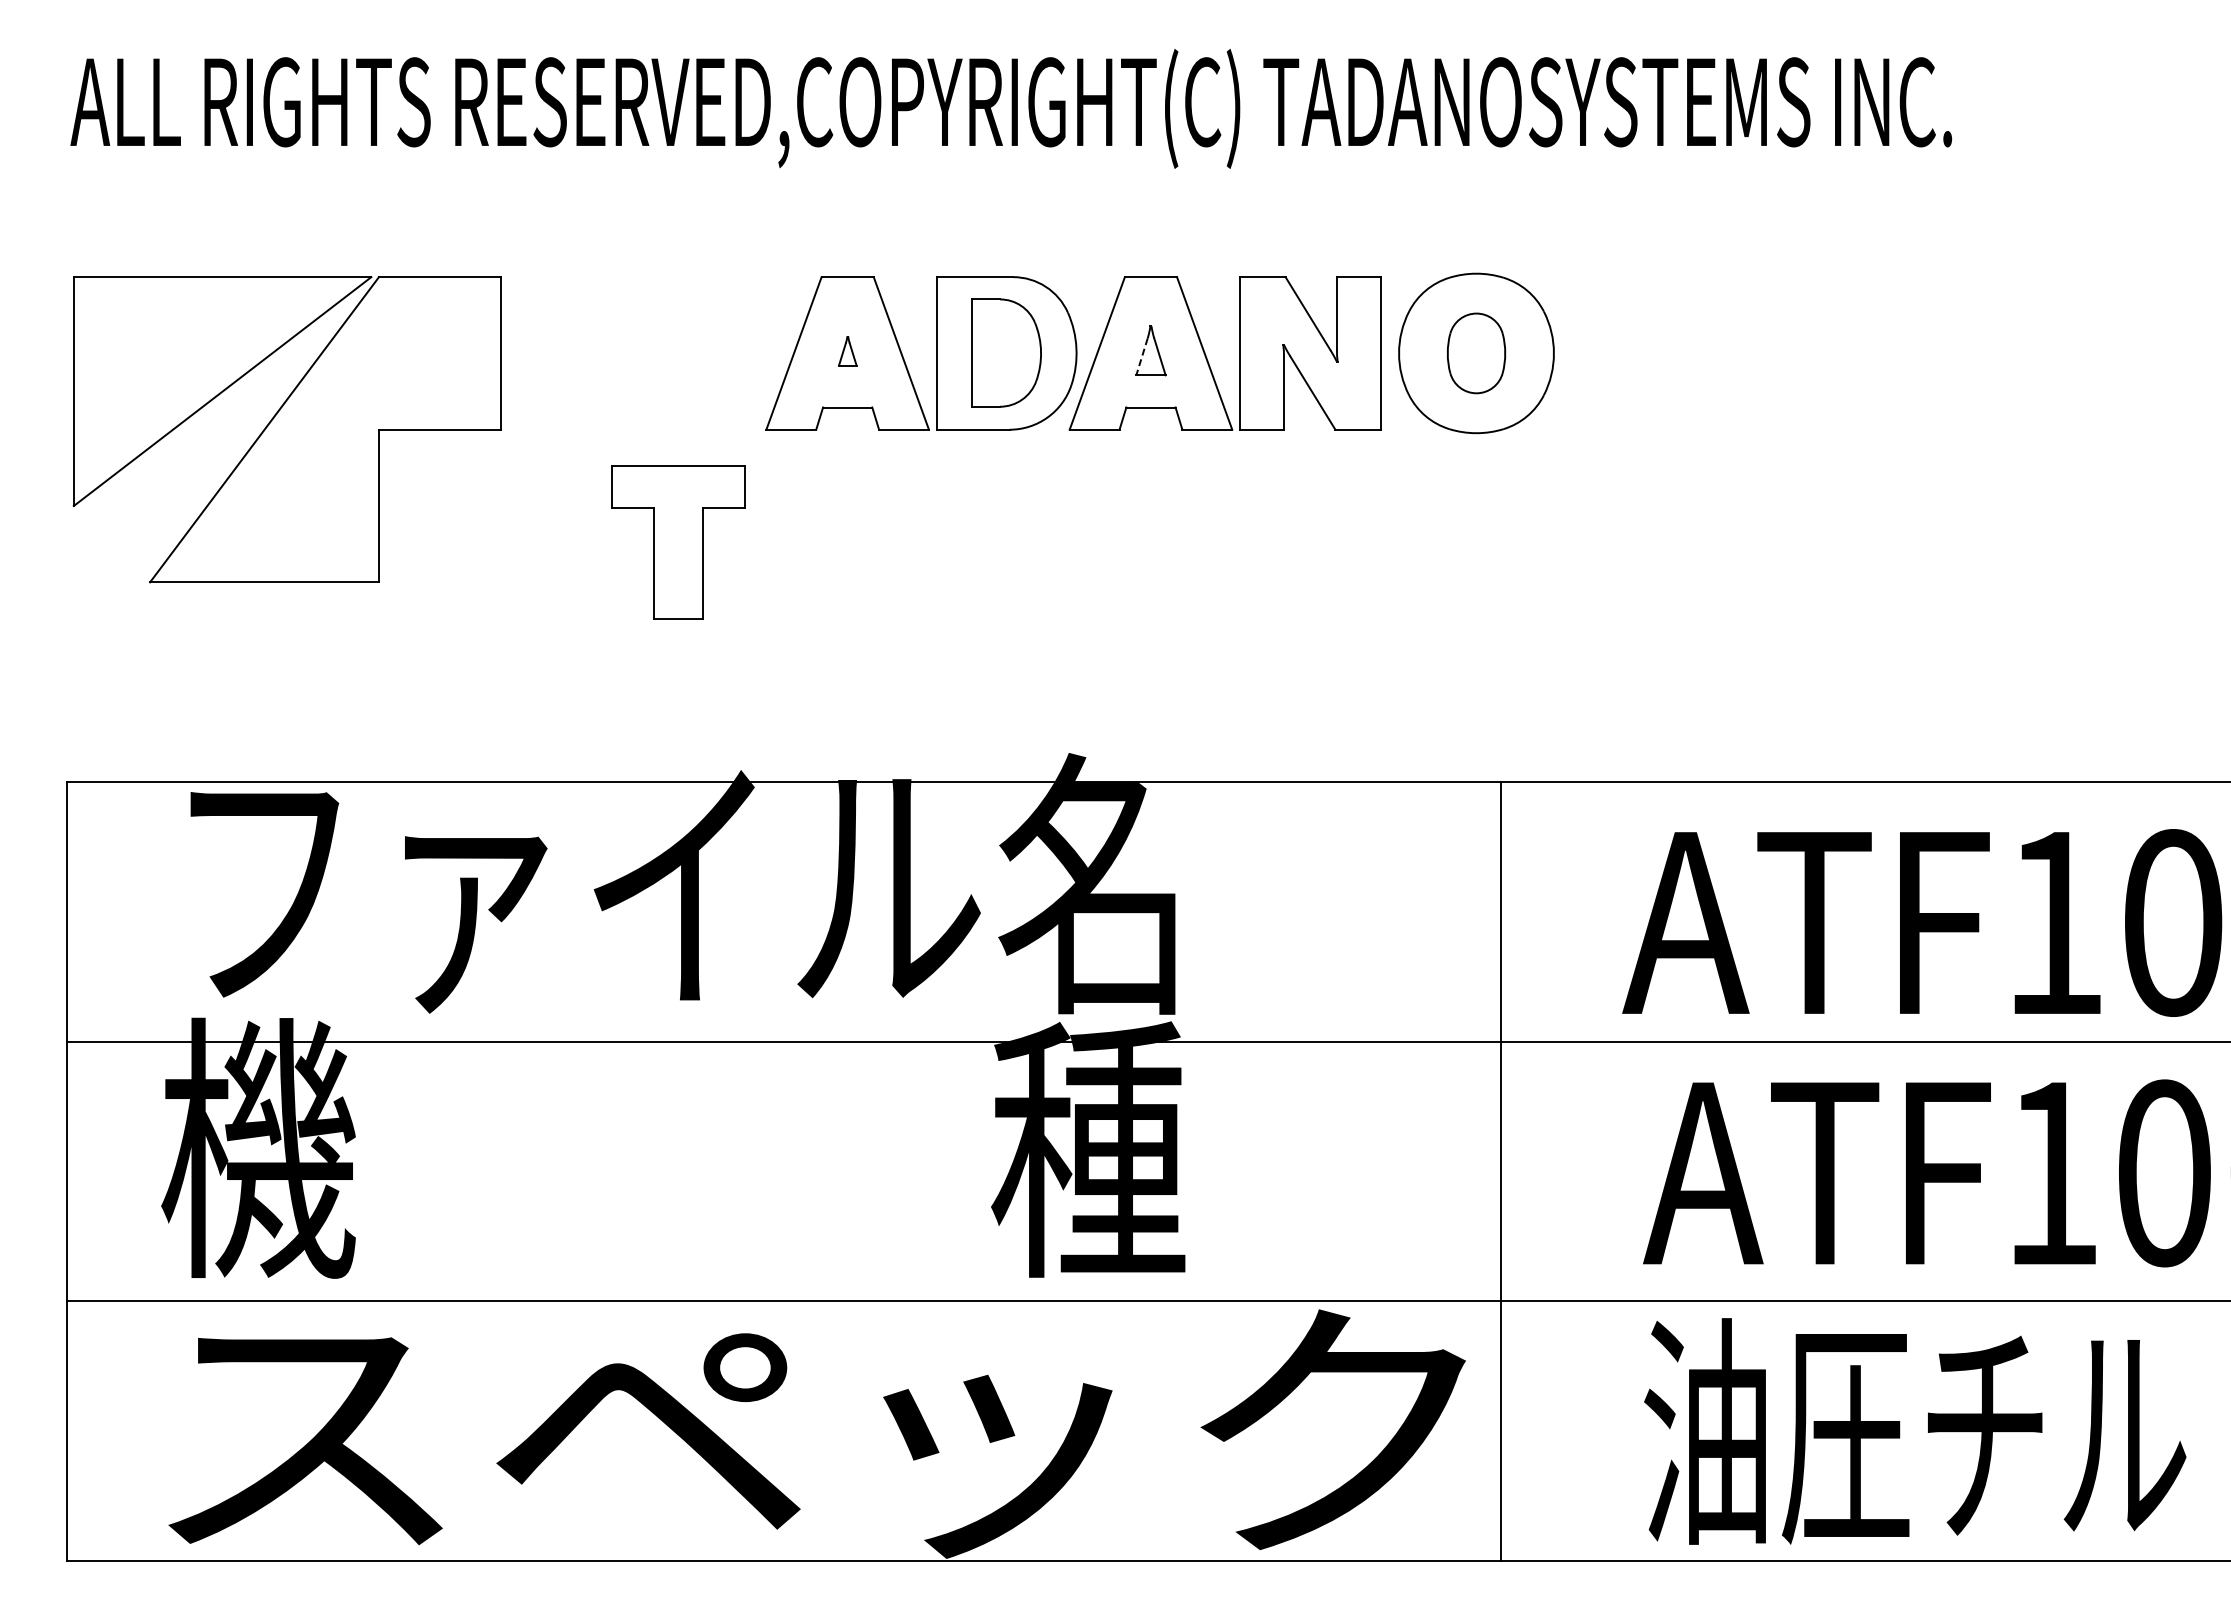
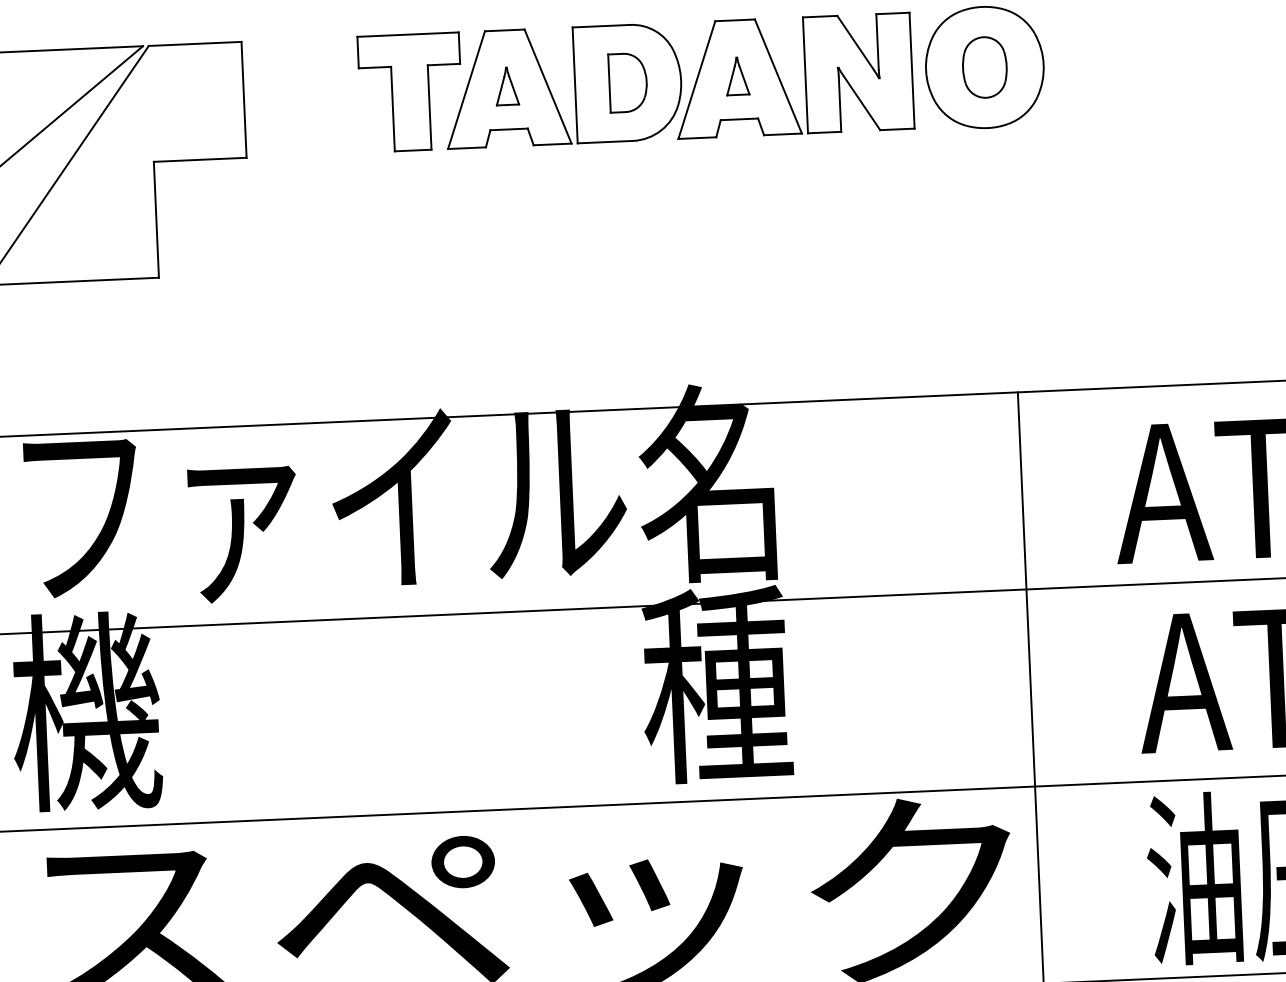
part: (847, 350) -> (507, 86), size x1.67
part: (1006, 352) -> (627, 82), size x0.71
line: (1141, 357) -> (730, 81), dashed -> solid
part: (678, 542) -> (410, 92), moved

